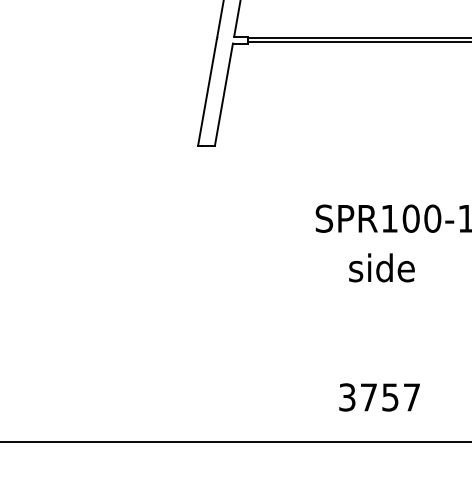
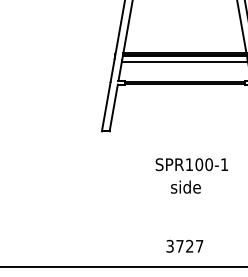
text: (389, 395) -> (189, 245), 3757 -> 3727

